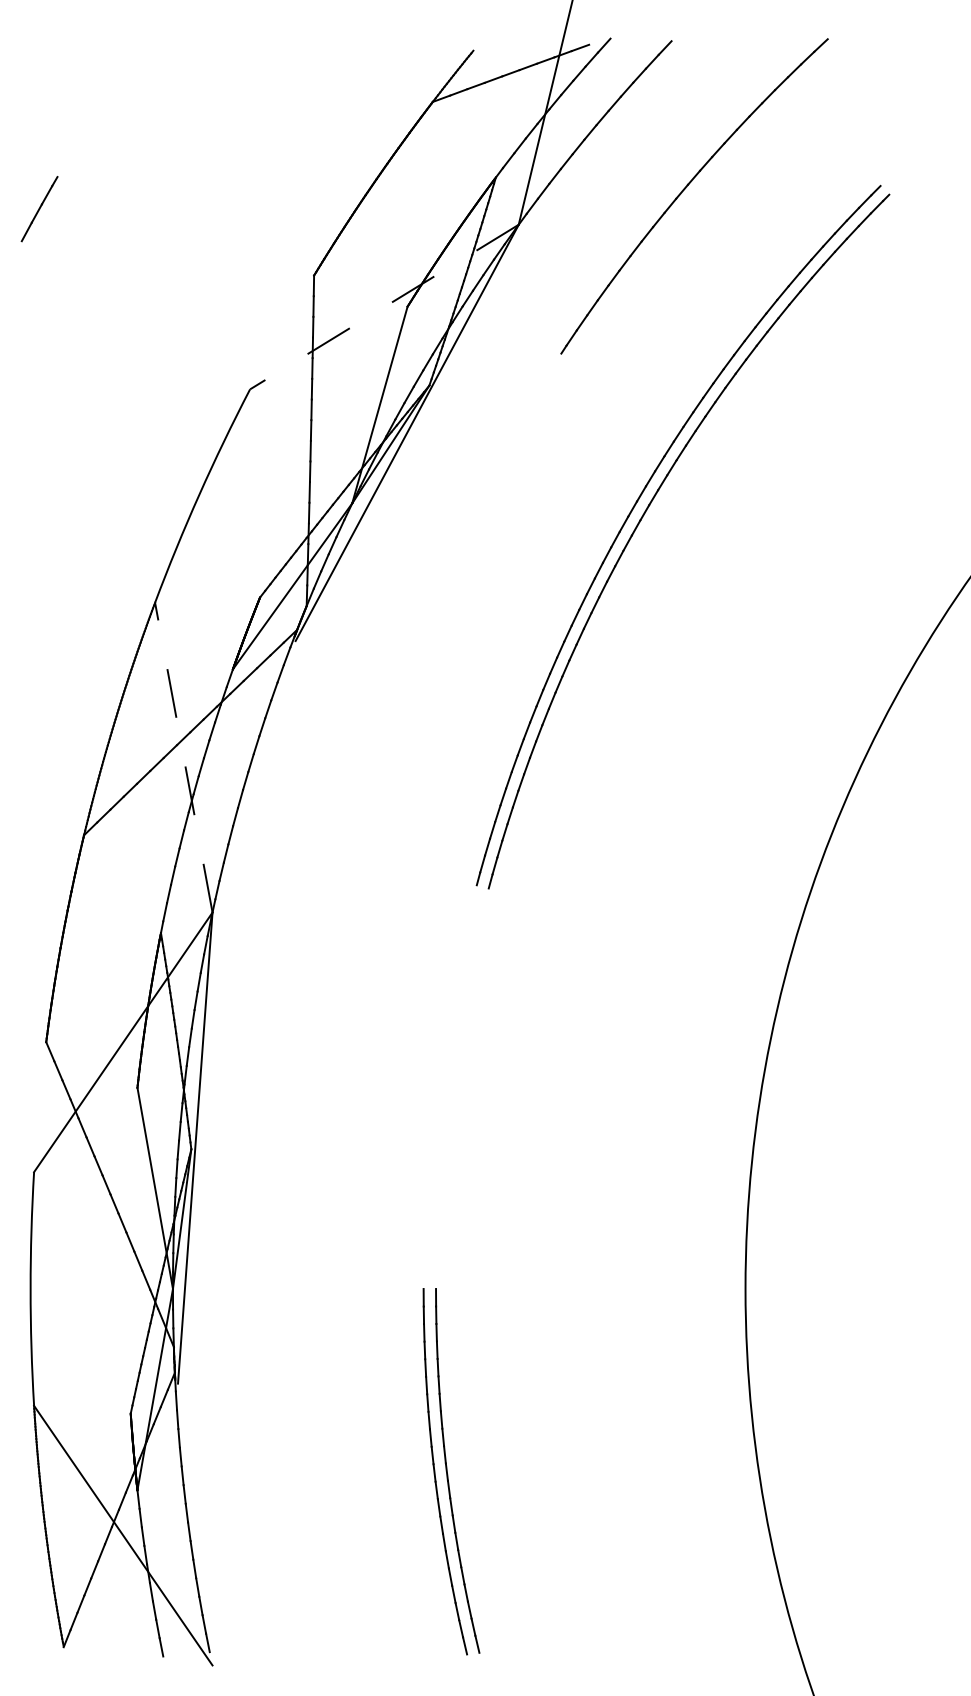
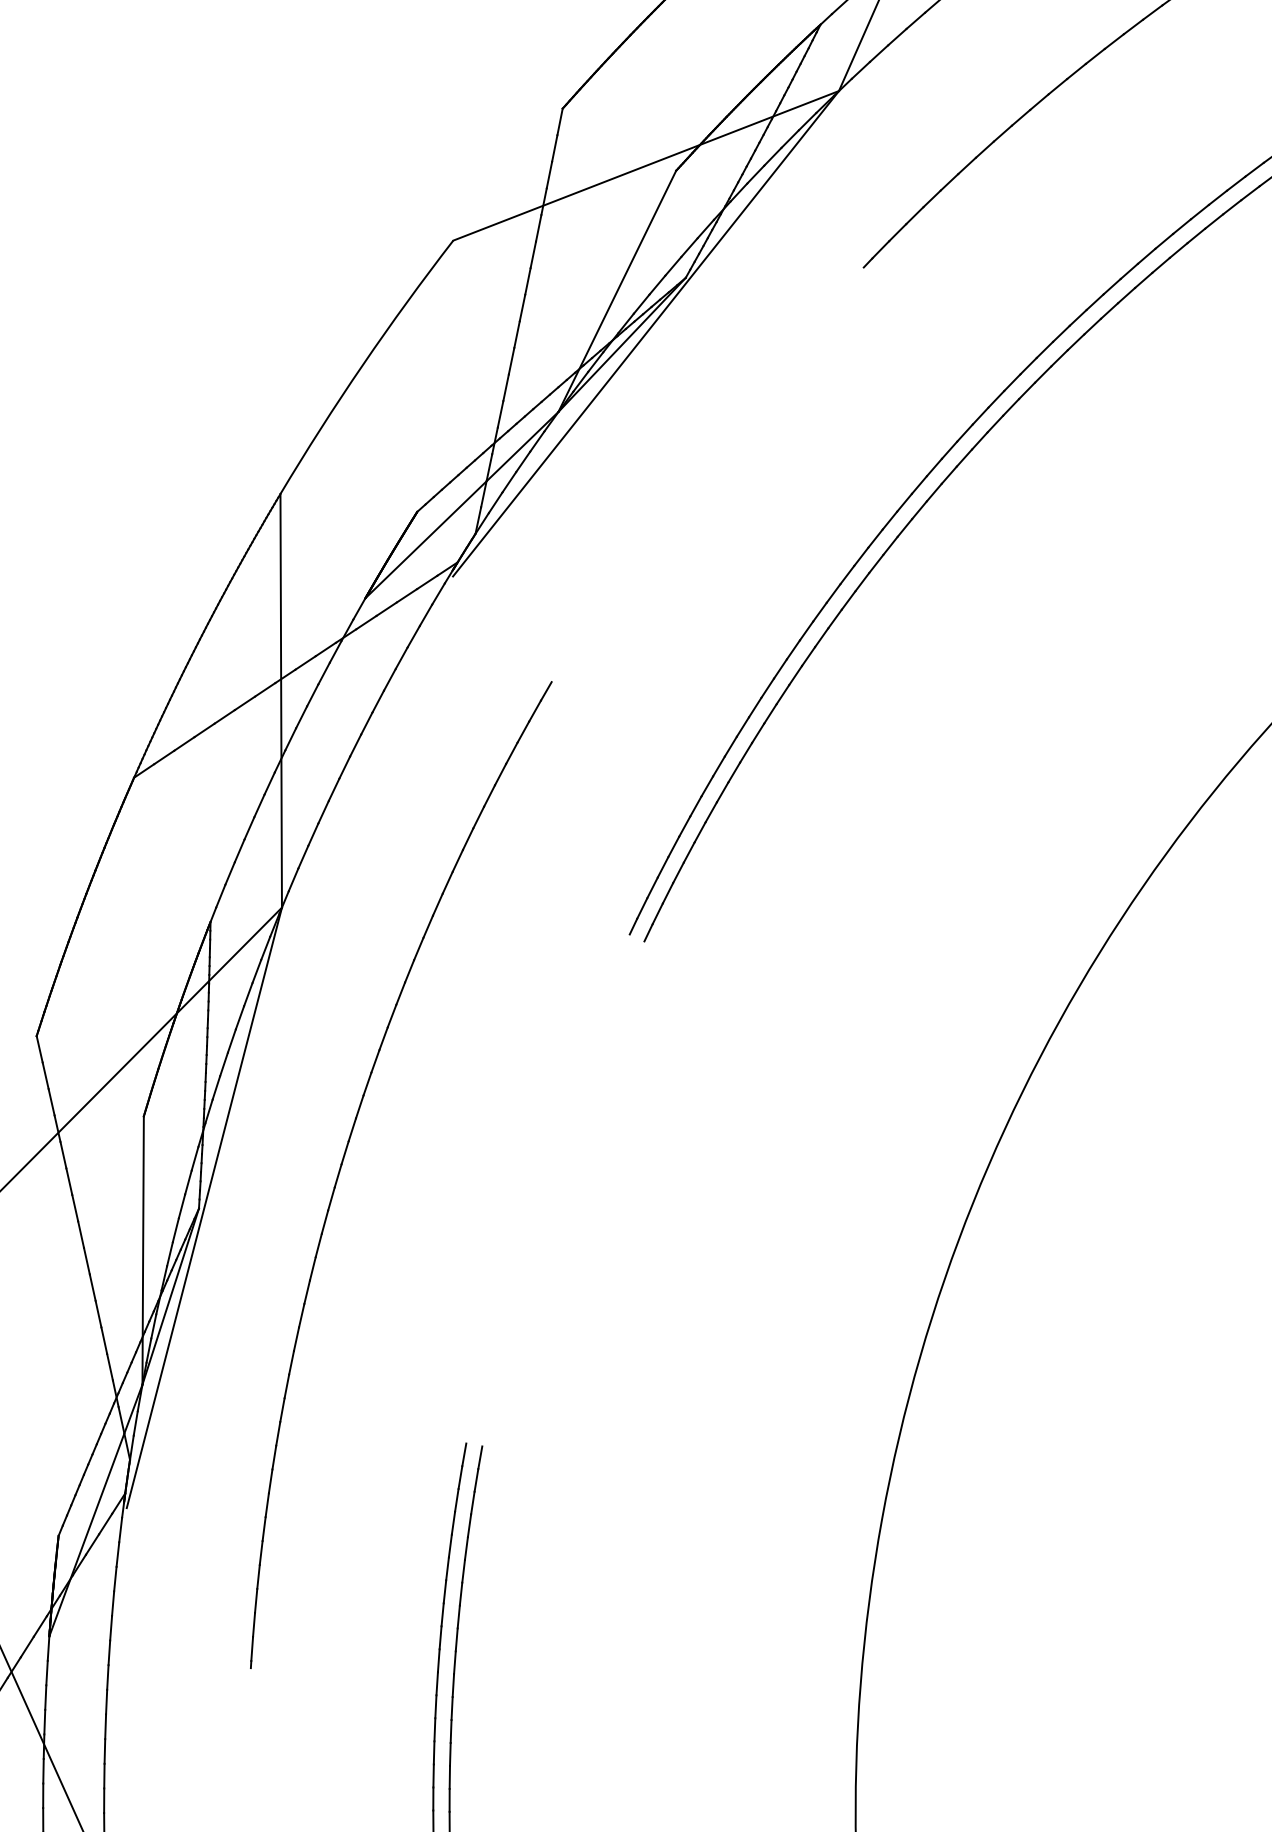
line: (384, 307) -> (646, 166), dashed -> solid
line: (183, 757) -> (280, 700), dashed -> solid
part: (294, 1088) -> (346, 1154), added

